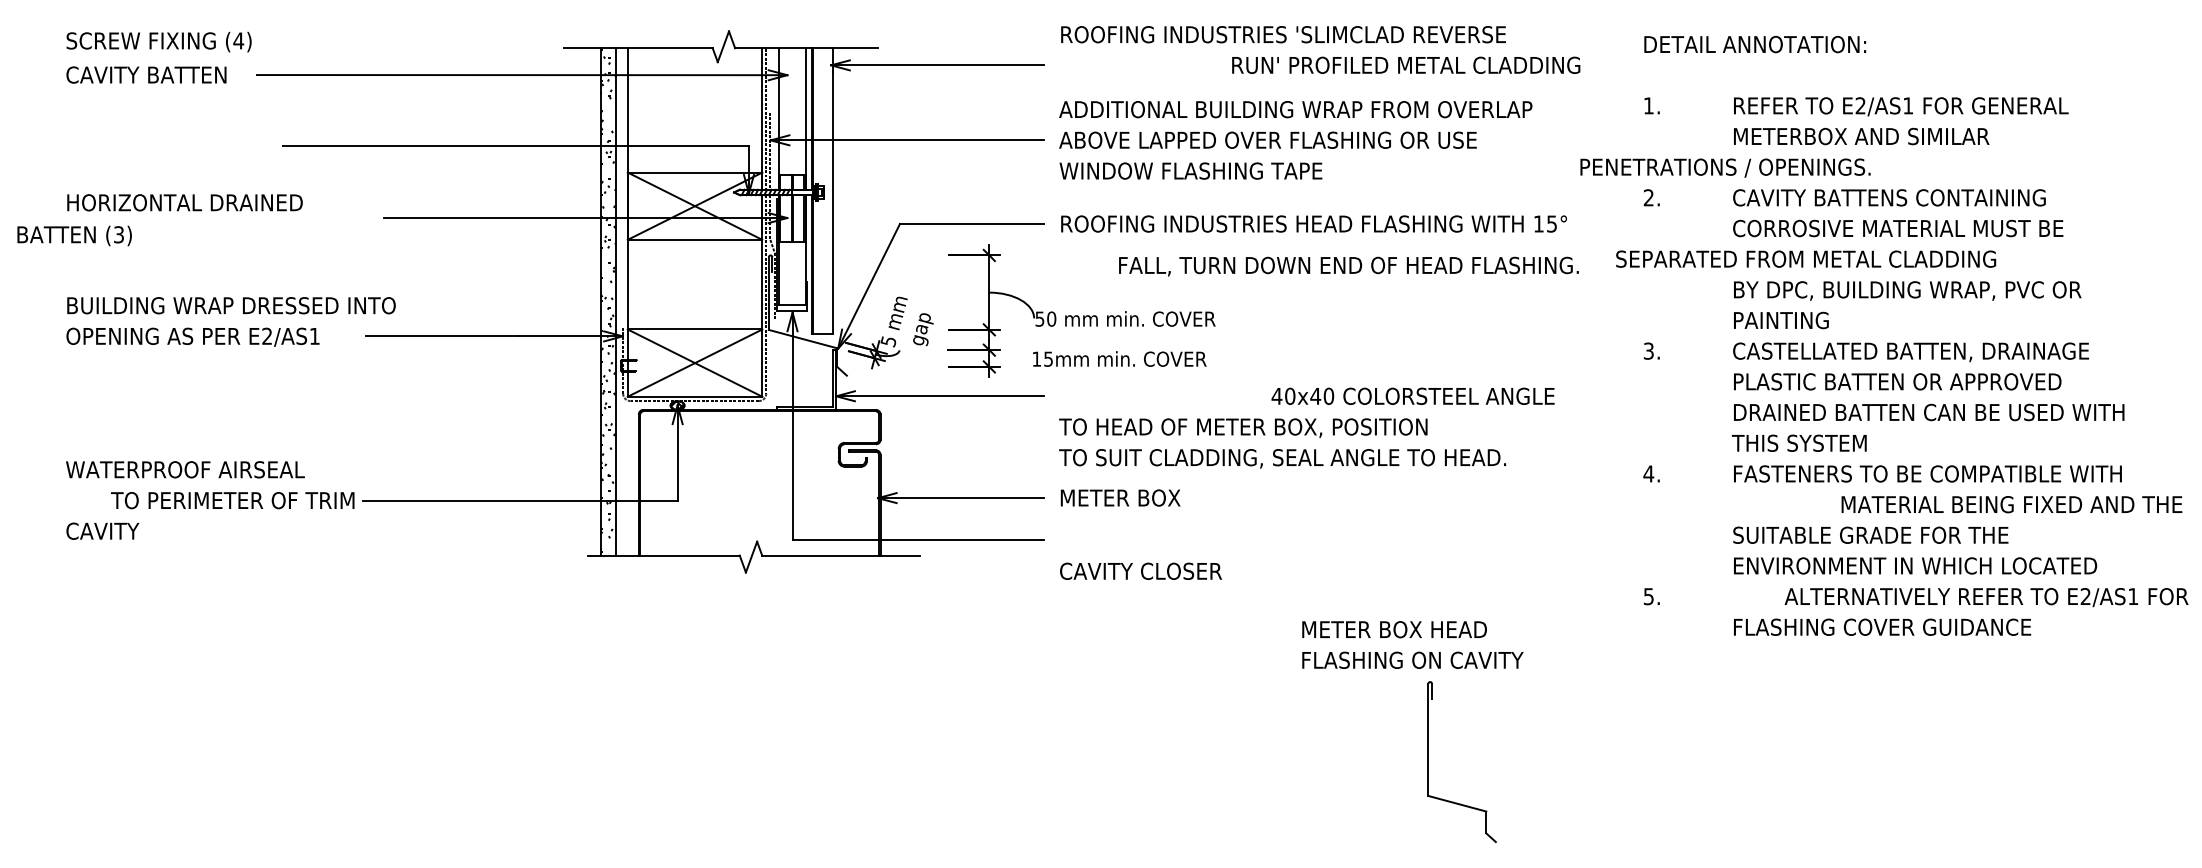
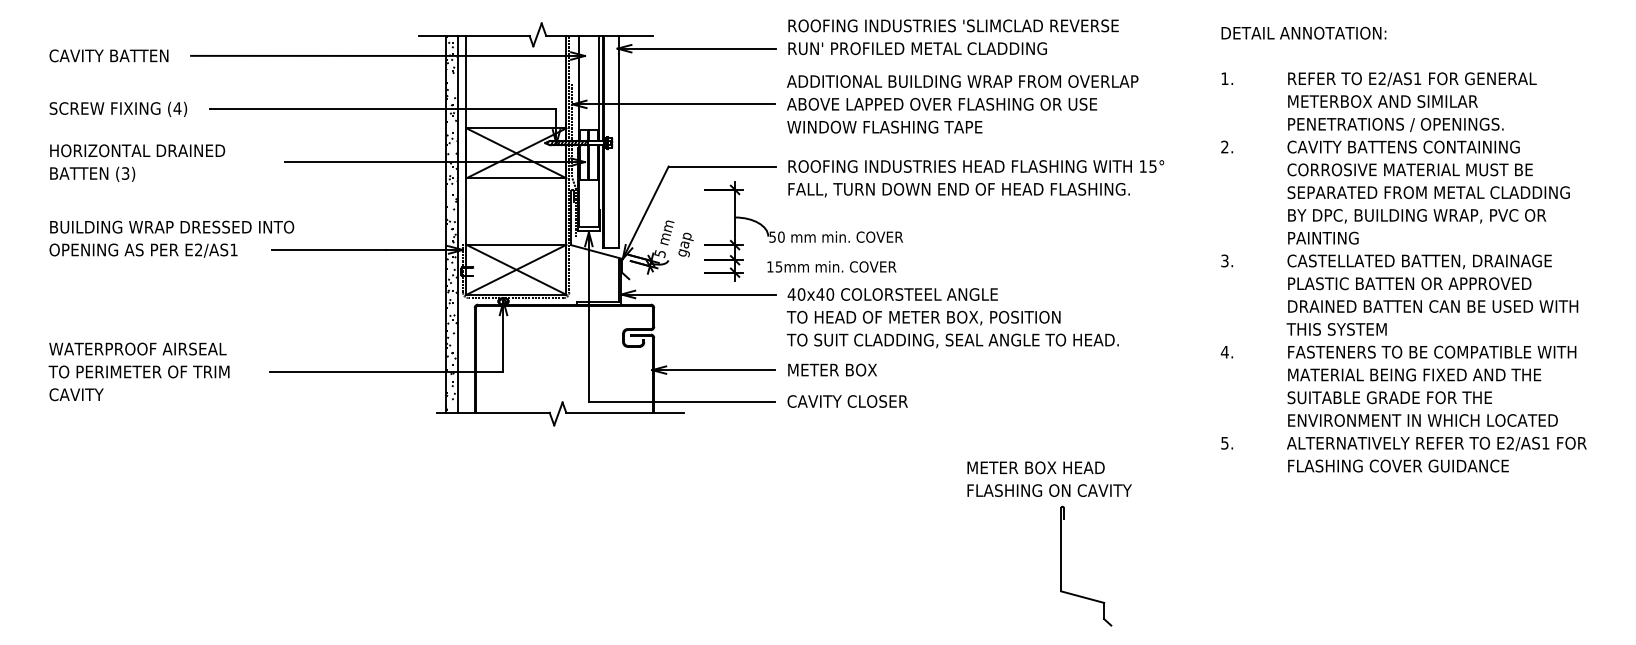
text: (159, 40) -> (118, 108), moved
text: (1405, 65) -> (917, 48), moved
text: (1725, 167) -> (1395, 124), moved
text: (74, 234) -> (92, 173), moved
text: (1805, 258) -> (1428, 192), moved
text: (1348, 265) -> (958, 189), moved
text: (1412, 396) -> (892, 294), moved
text: (231, 499) -> (138, 371), moved
text: (2011, 504) -> (1414, 374), moved
text: (1140, 571) -> (847, 401), moved
text: (1986, 596) -> (1436, 443), moved

